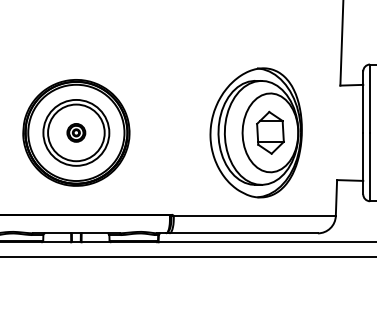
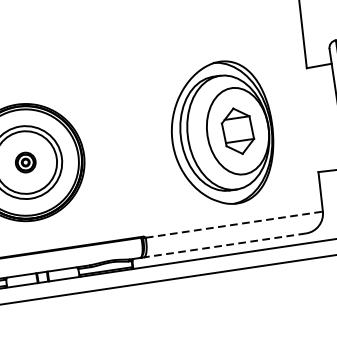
line: (254, 216) -> (234, 225), solid -> dashed
line: (243, 233) -> (224, 245), solid -> dashed

